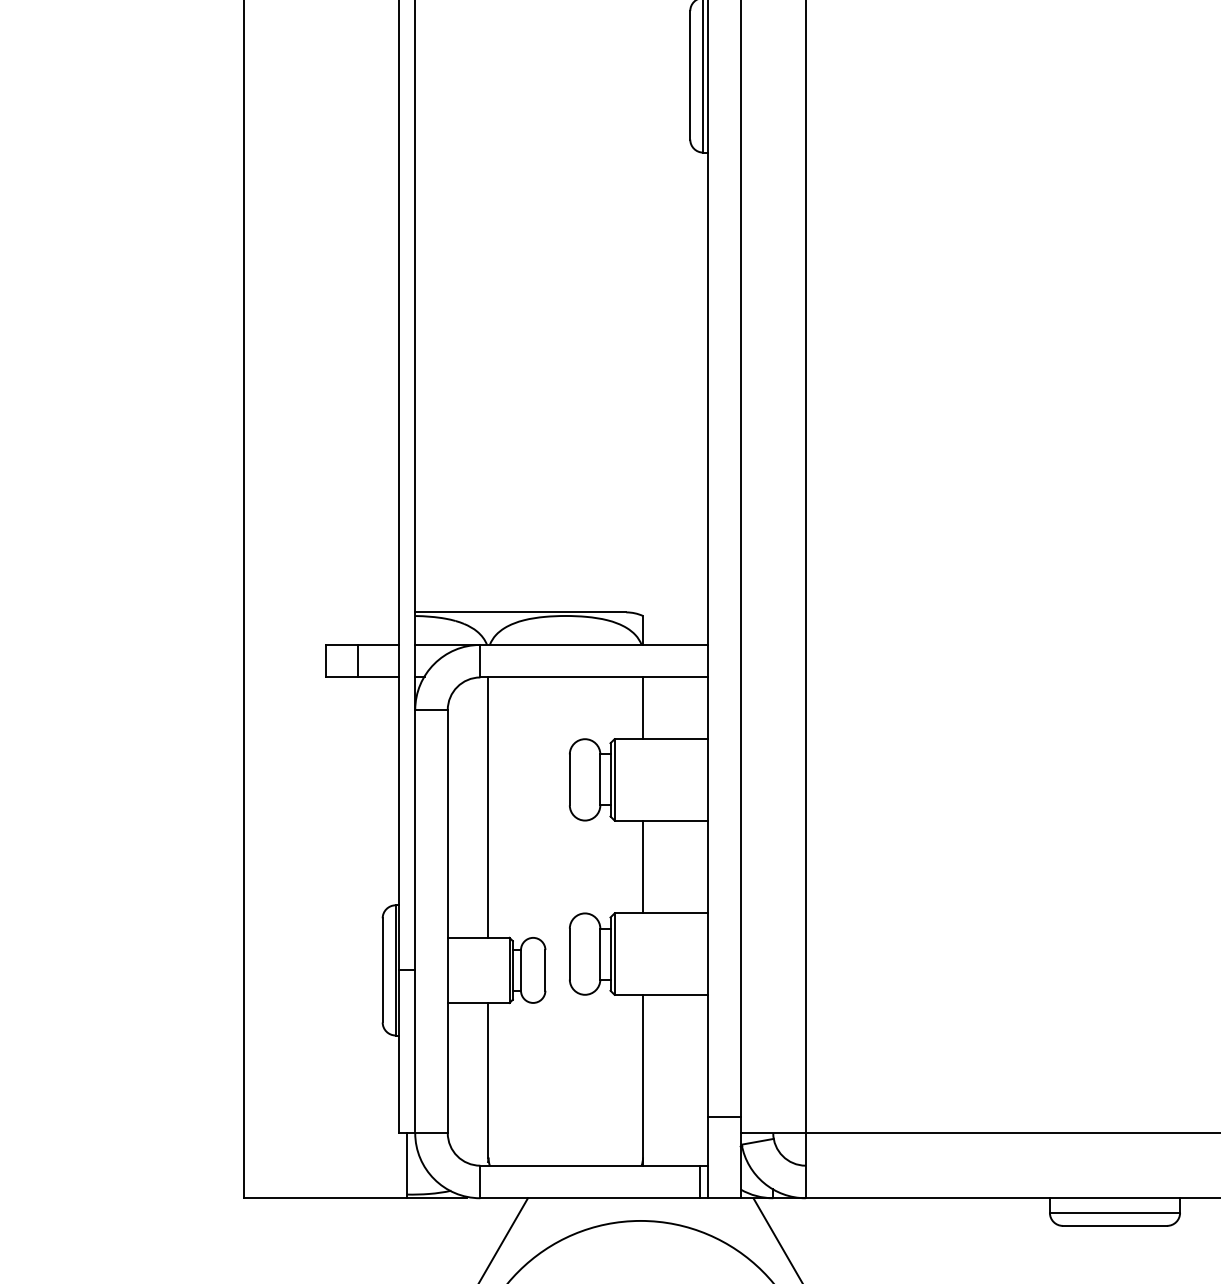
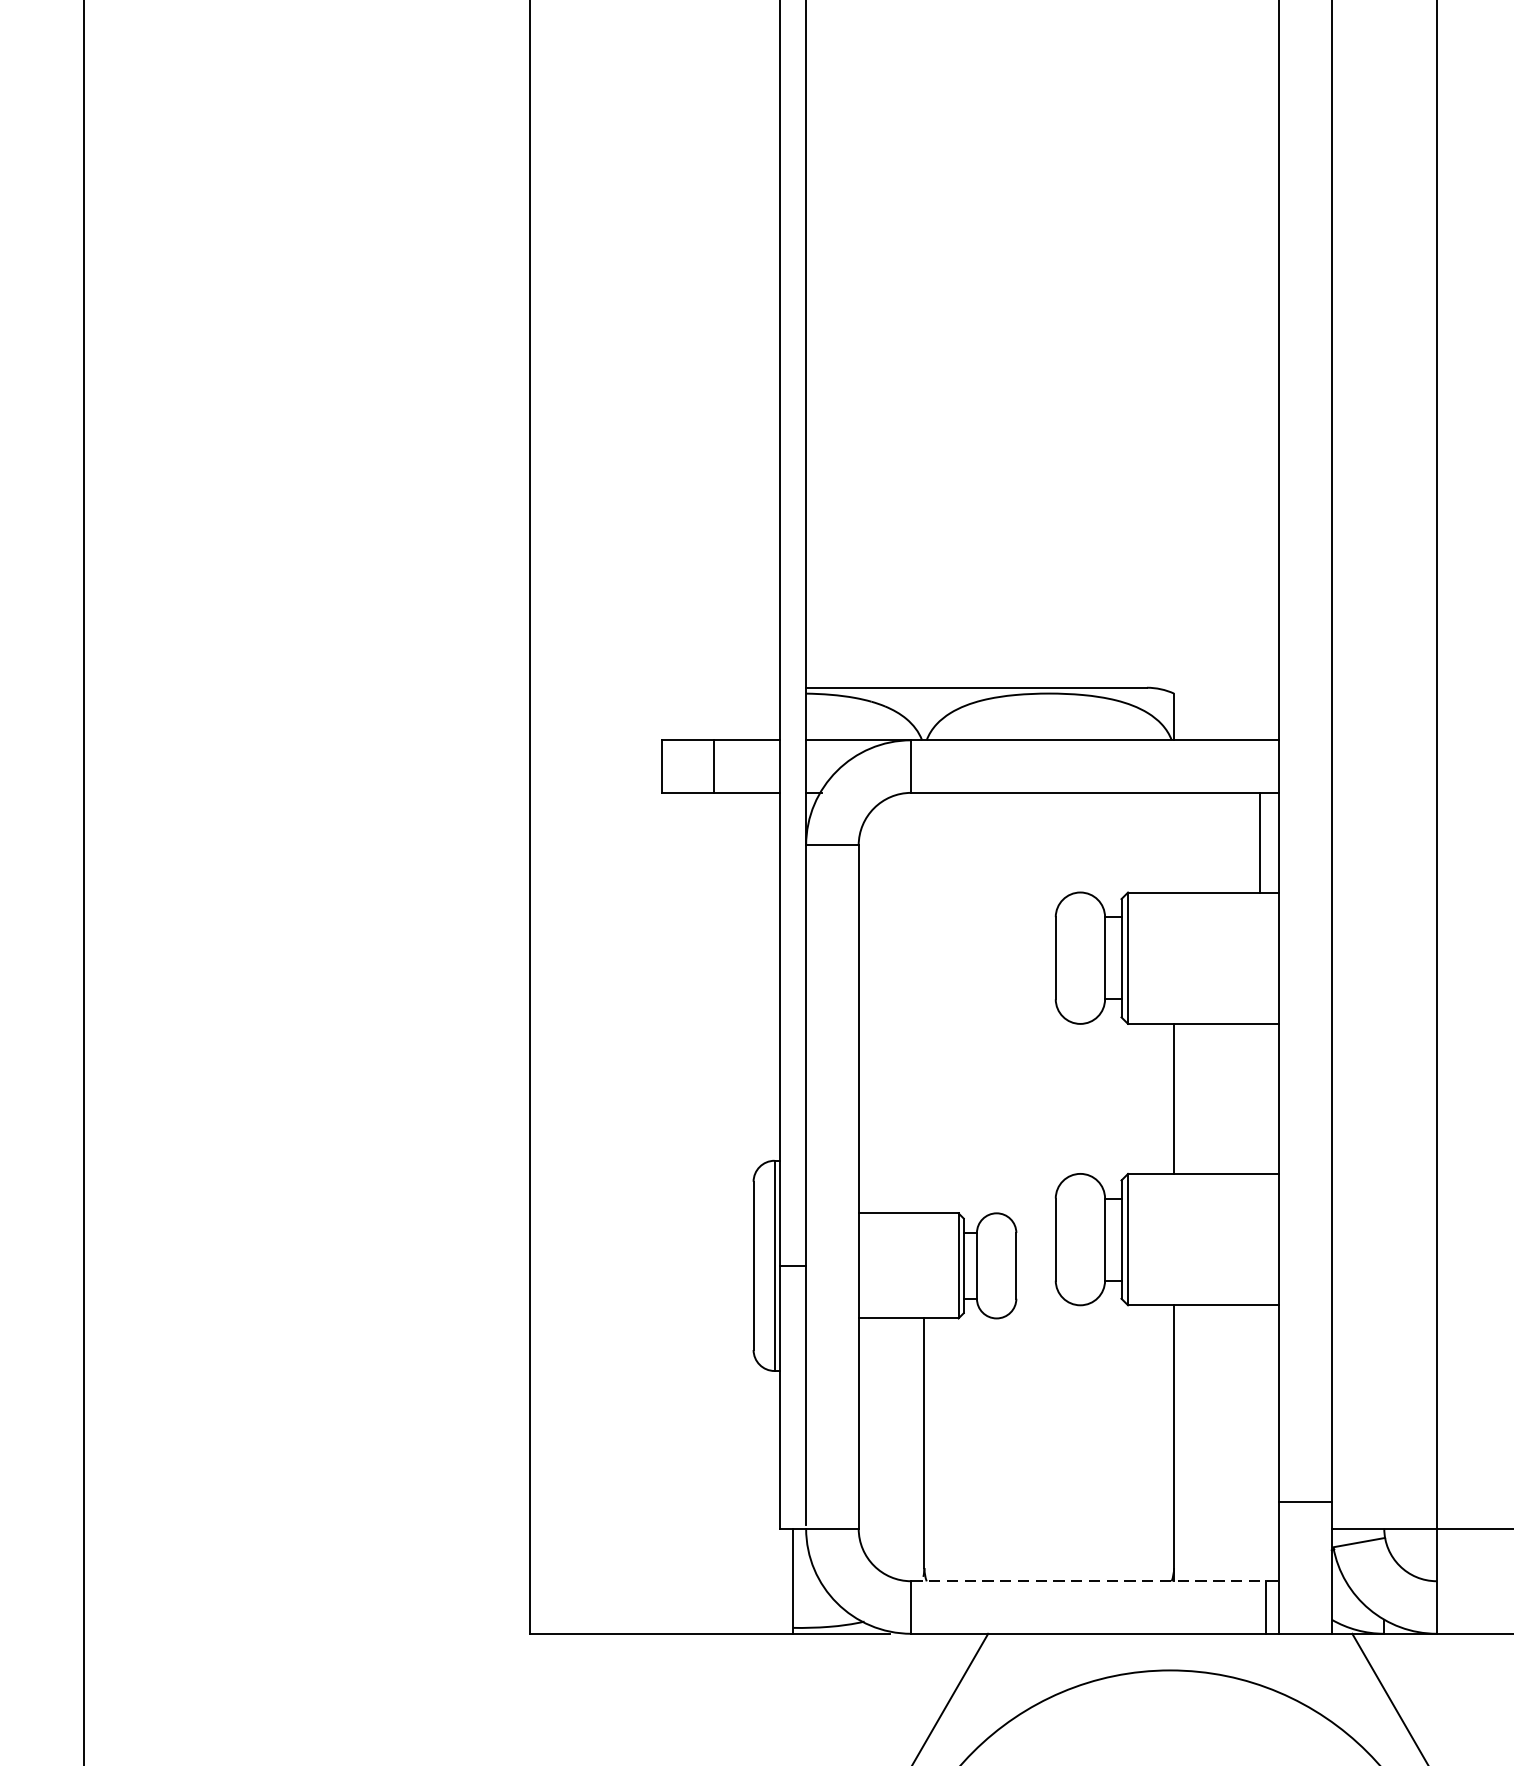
line: (643, 708) -> (1260, 842), moved
line: (488, 807) -> (924, 1002), removed
line: (594, 1165) -> (1095, 1580), solid -> dashed

